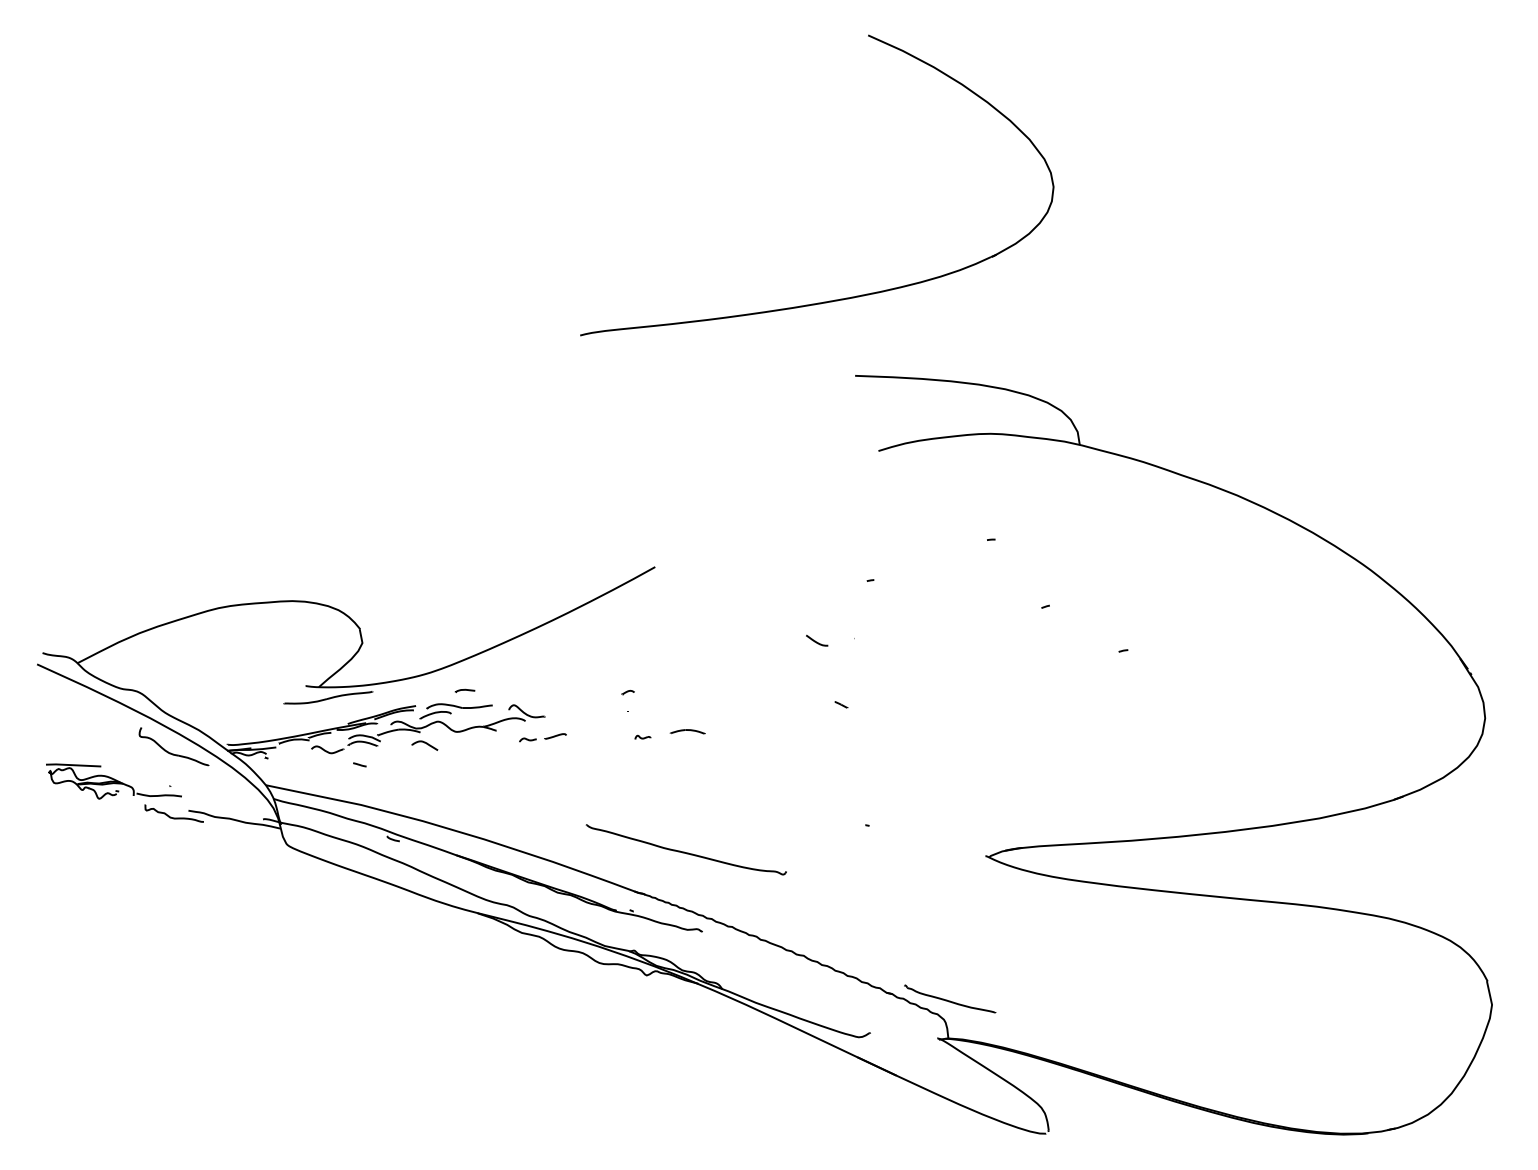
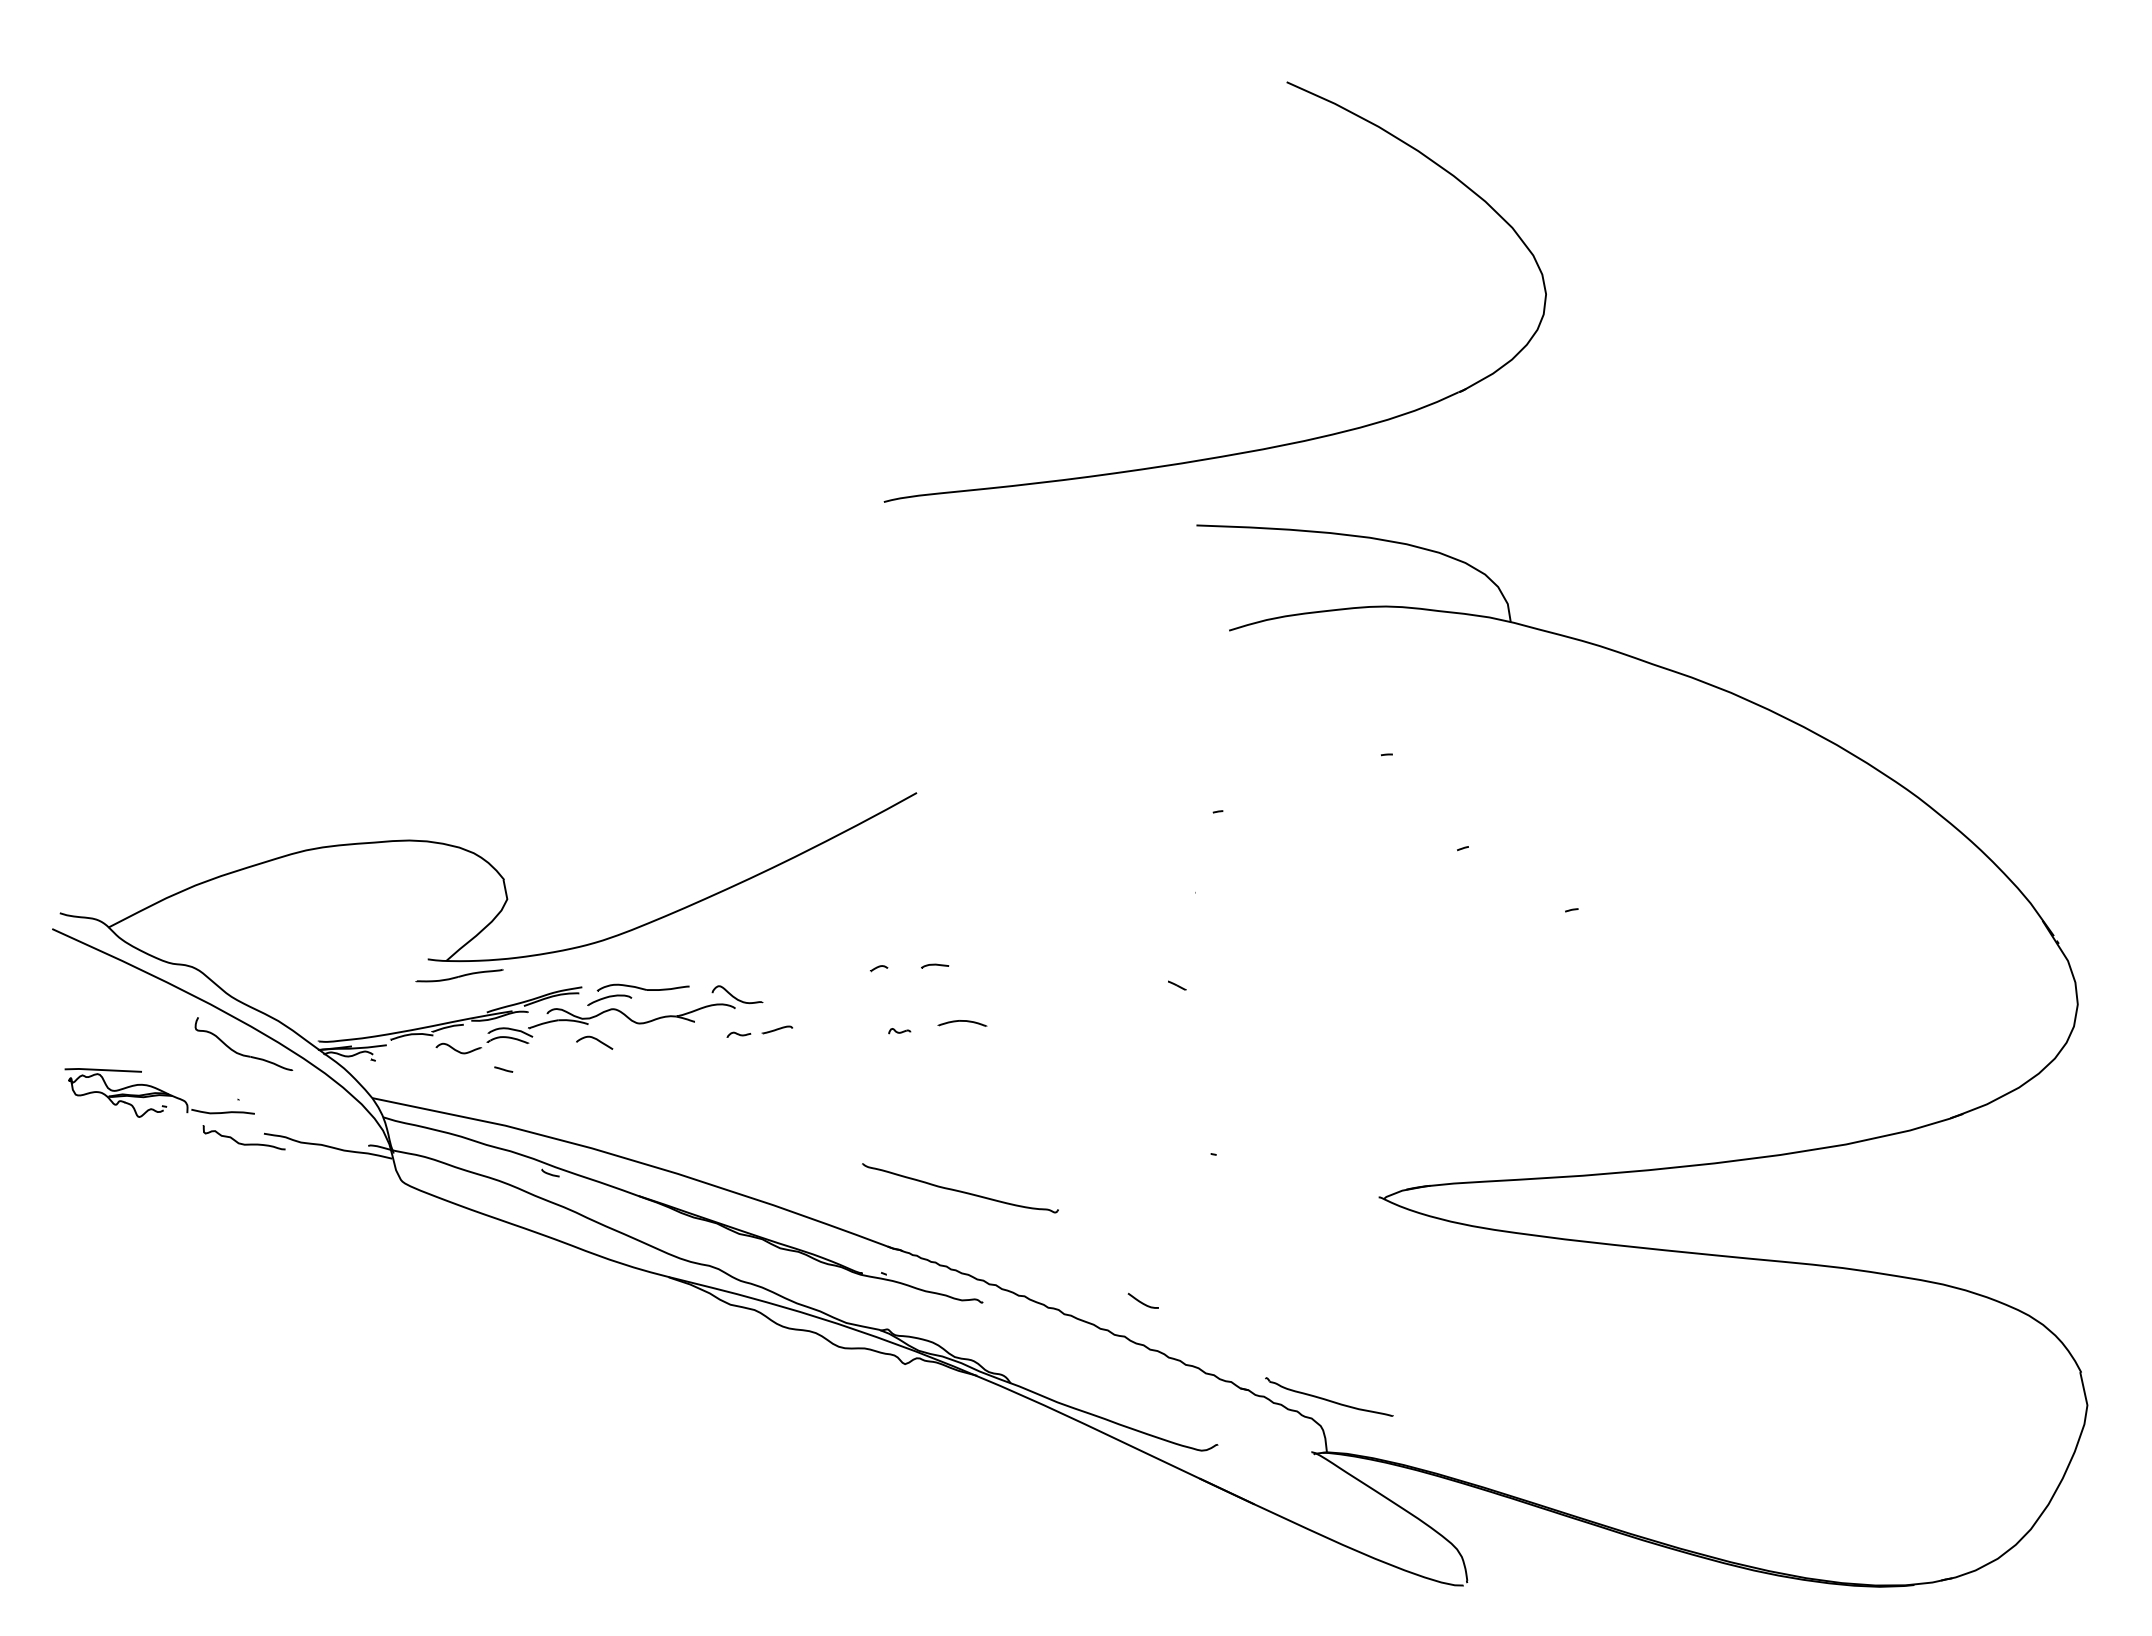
part: (837, 299) -> (1243, 451), moved
curve: (815, 641) -> (1141, 1301), moved
curve: (465, 690) -> (935, 965), moved
part: (328, 697) -> (459, 975), size x0.7
part: (686, 849) -> (960, 1187), size x0.7

